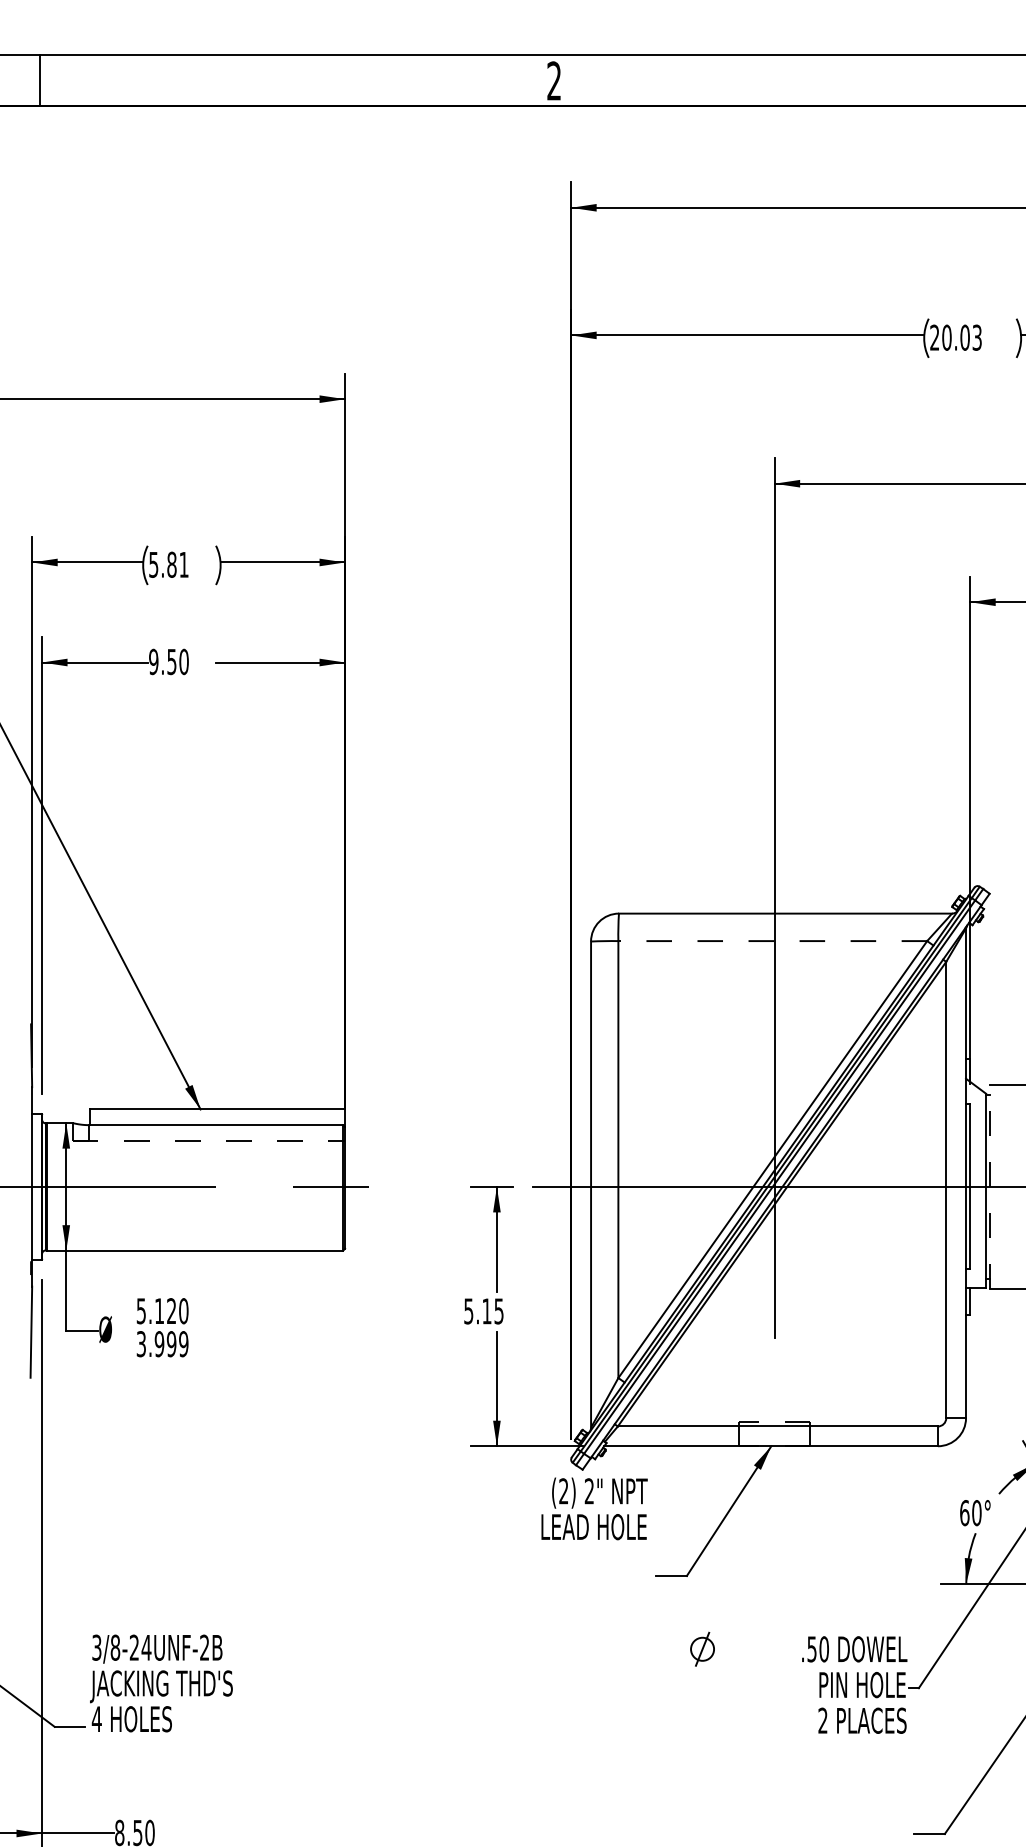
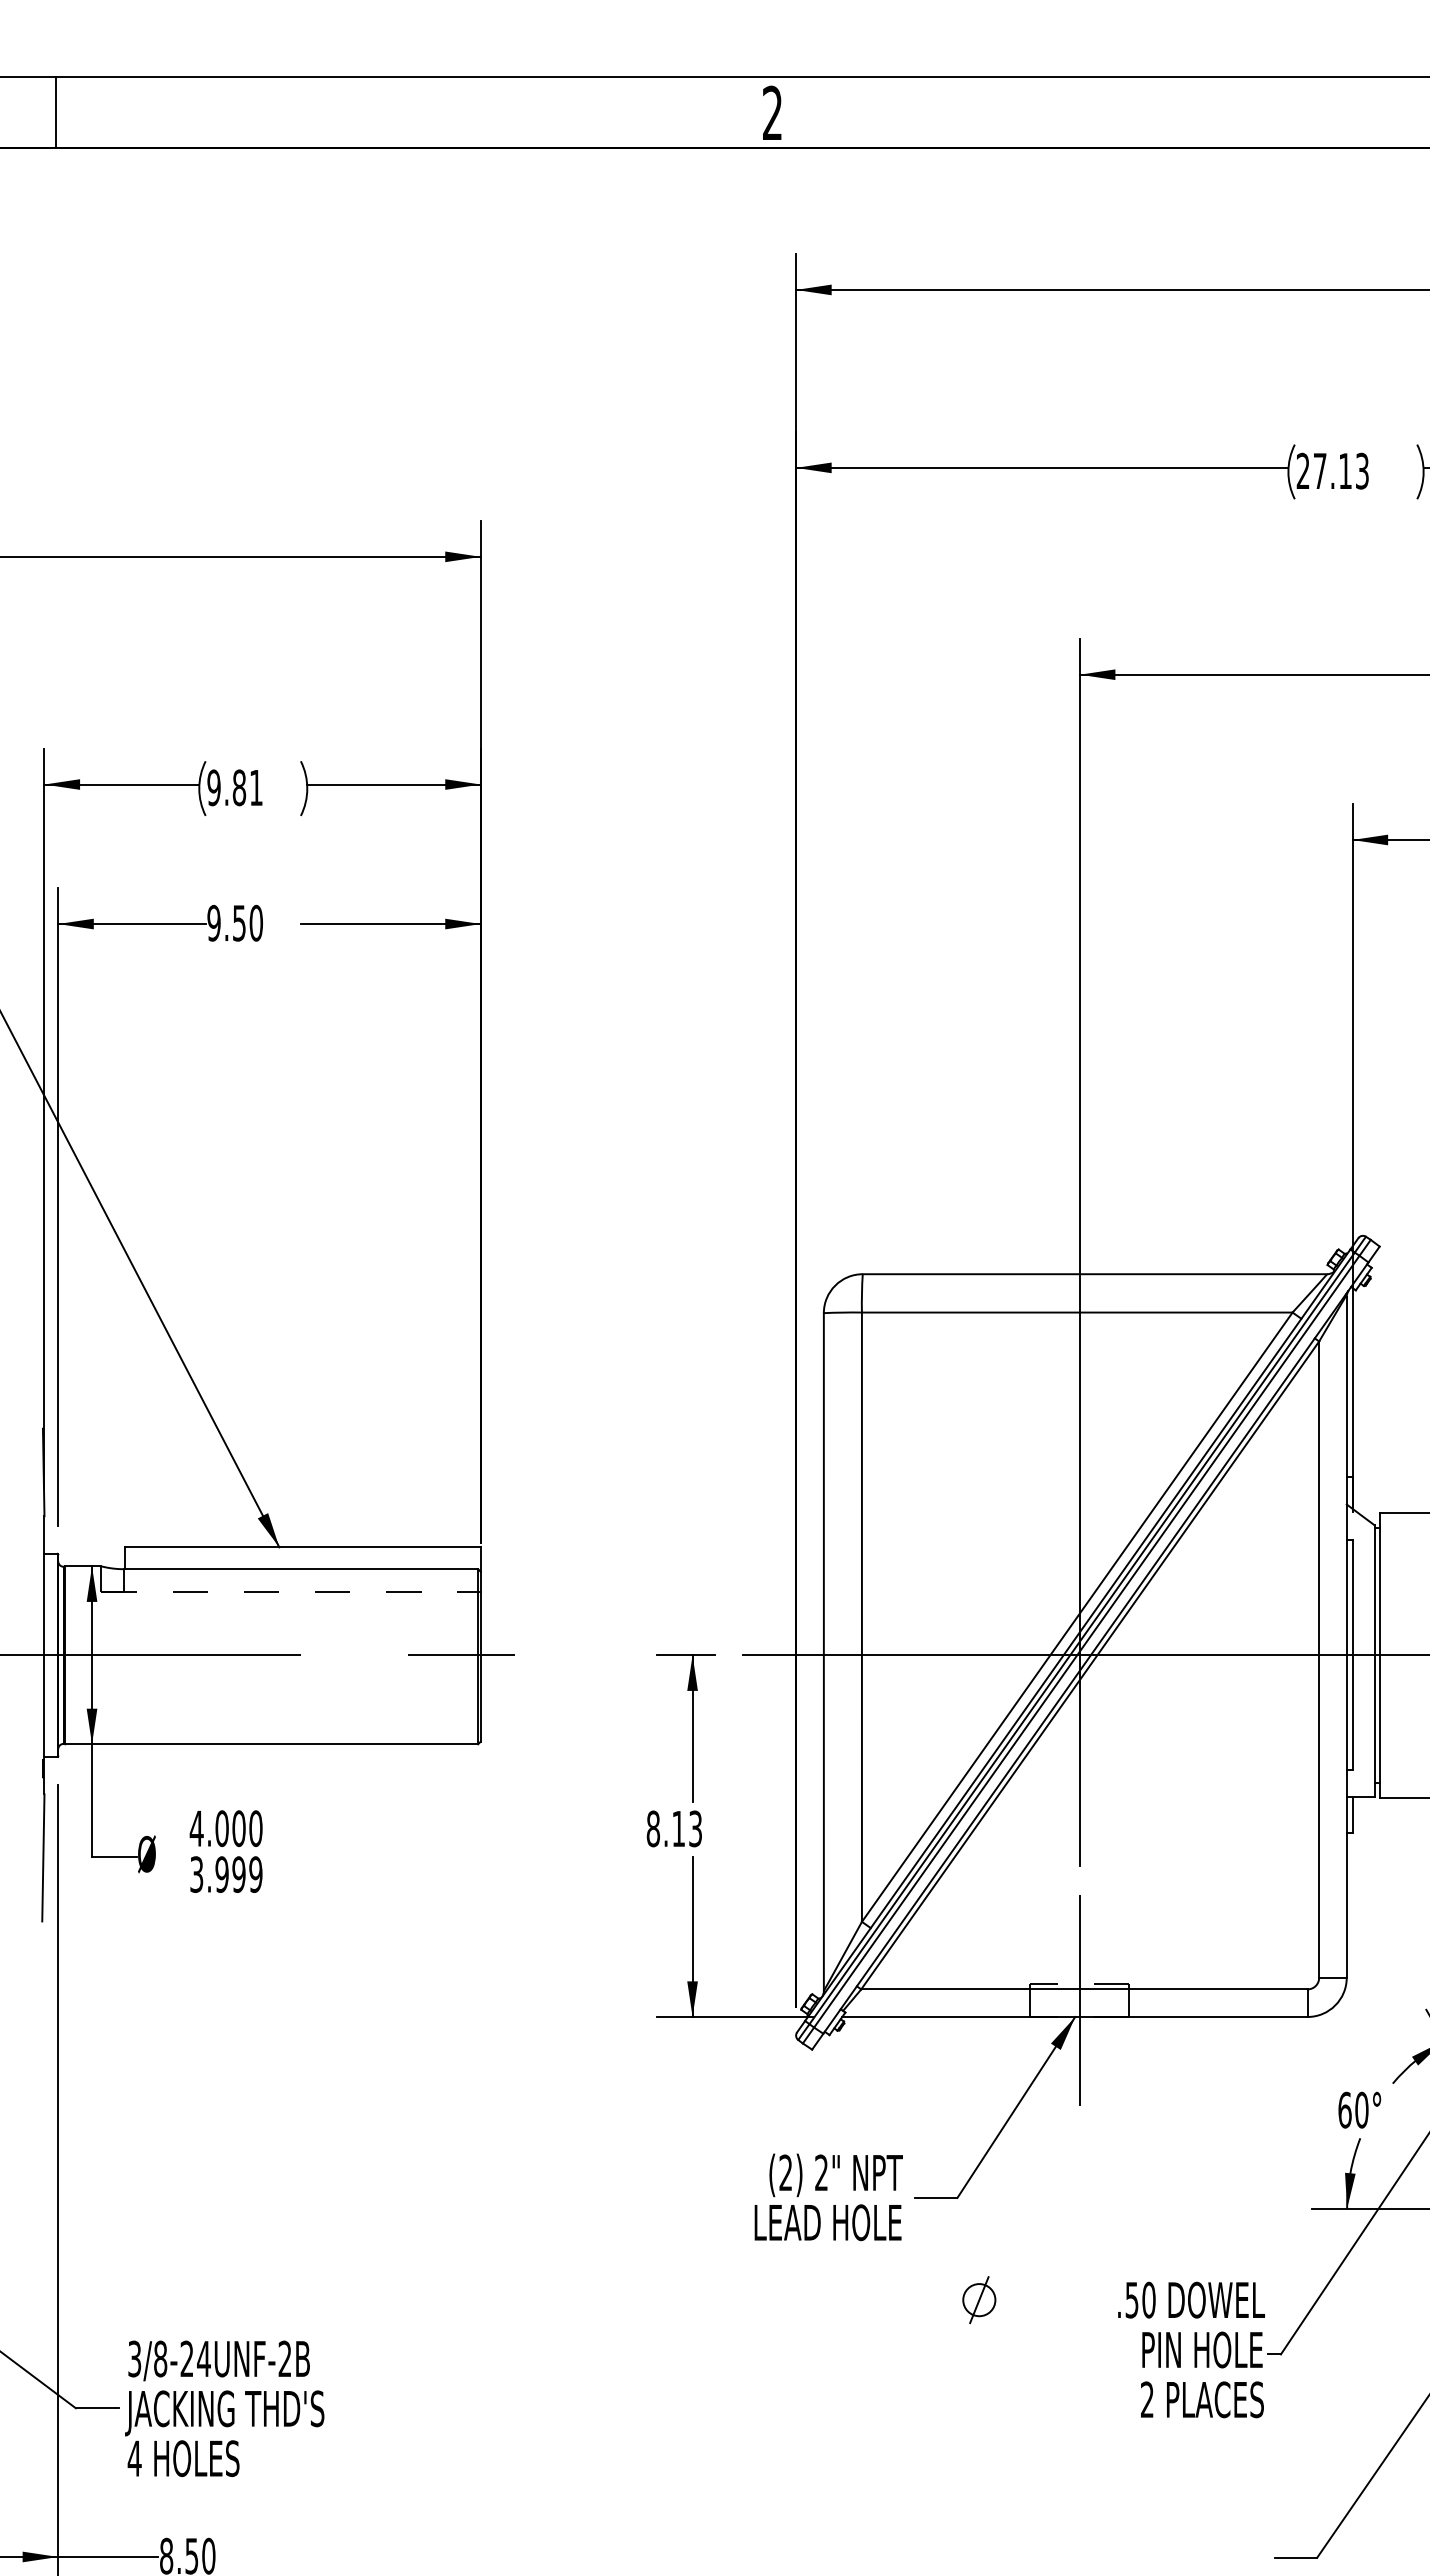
text: (955, 337) -> (1332, 470), 20.03 -> 27.13
text: (153, 564) -> (213, 787), 5.81 -> 9.81
line: (772, 941) -> (1076, 1312), dashed -> solid
line: (990, 1187) -> (1380, 1655), dashed -> solid
text: (156, 1311) -> (217, 1828), 5.120 -> 4.000
text: (483, 1311) -> (673, 1828), 5.15 -> 8.13
line: (774, 1433) -> (1079, 1999), added
text: (594, 1509) -> (828, 2197), moved
text: (161, 1683) -> (224, 2408), moved

